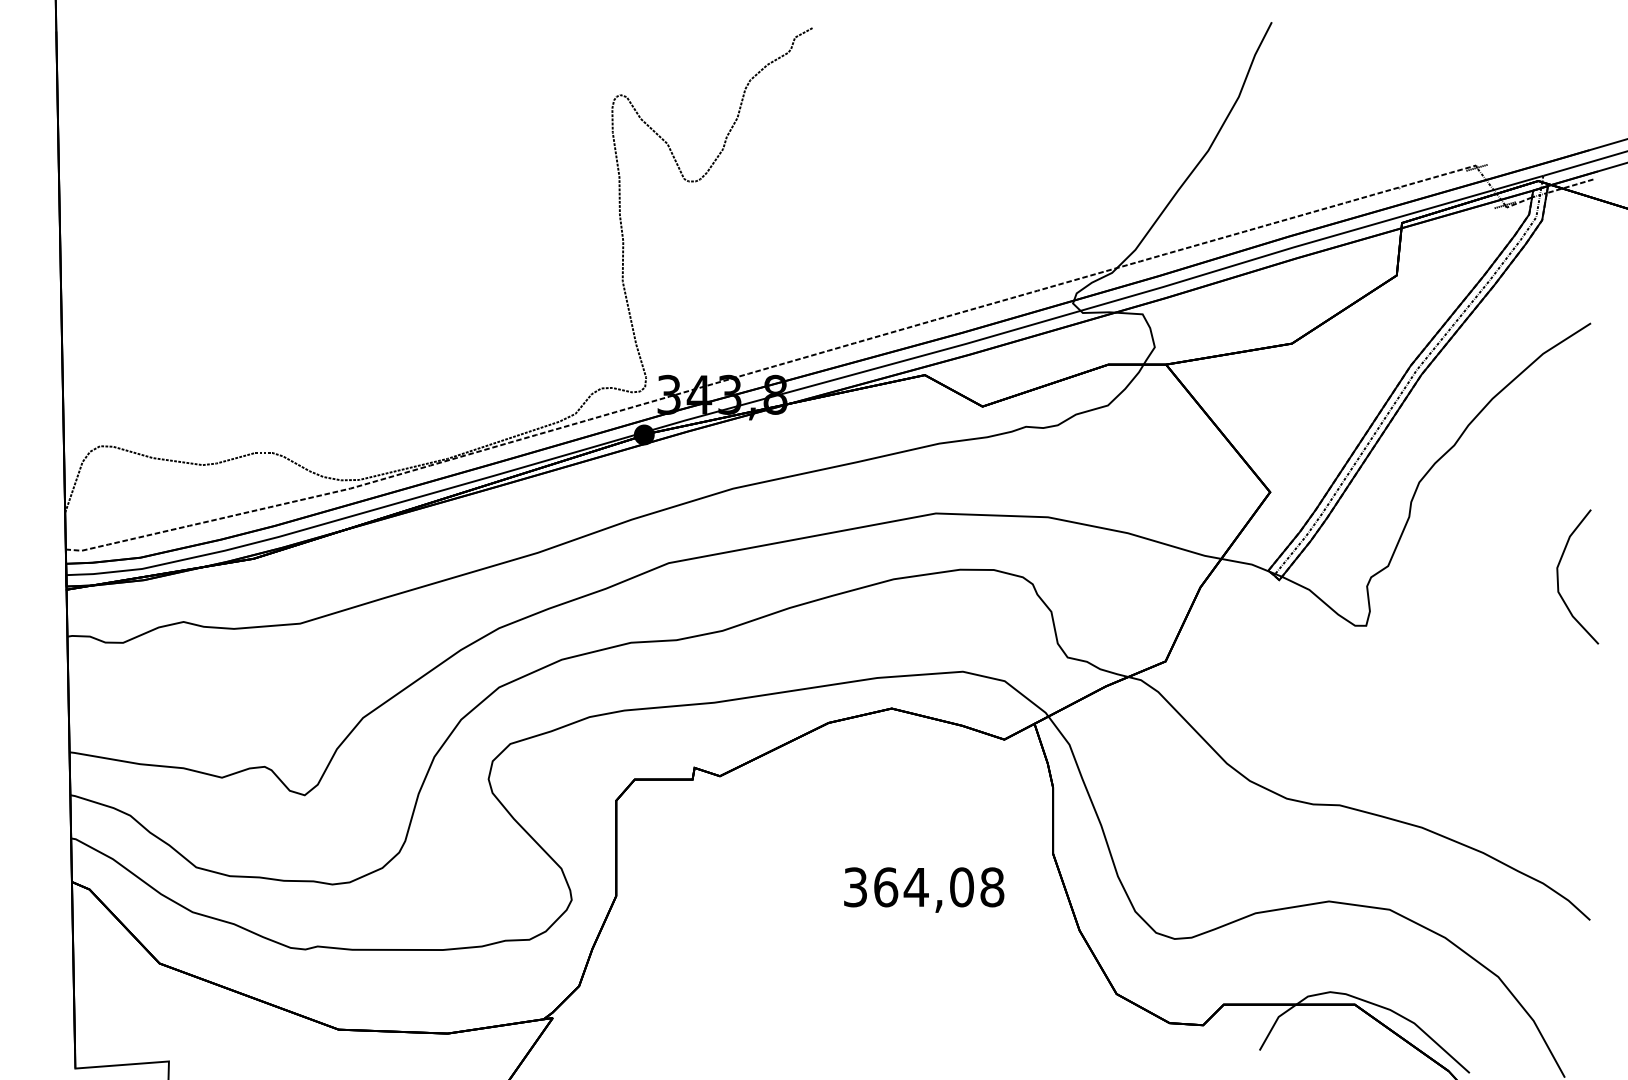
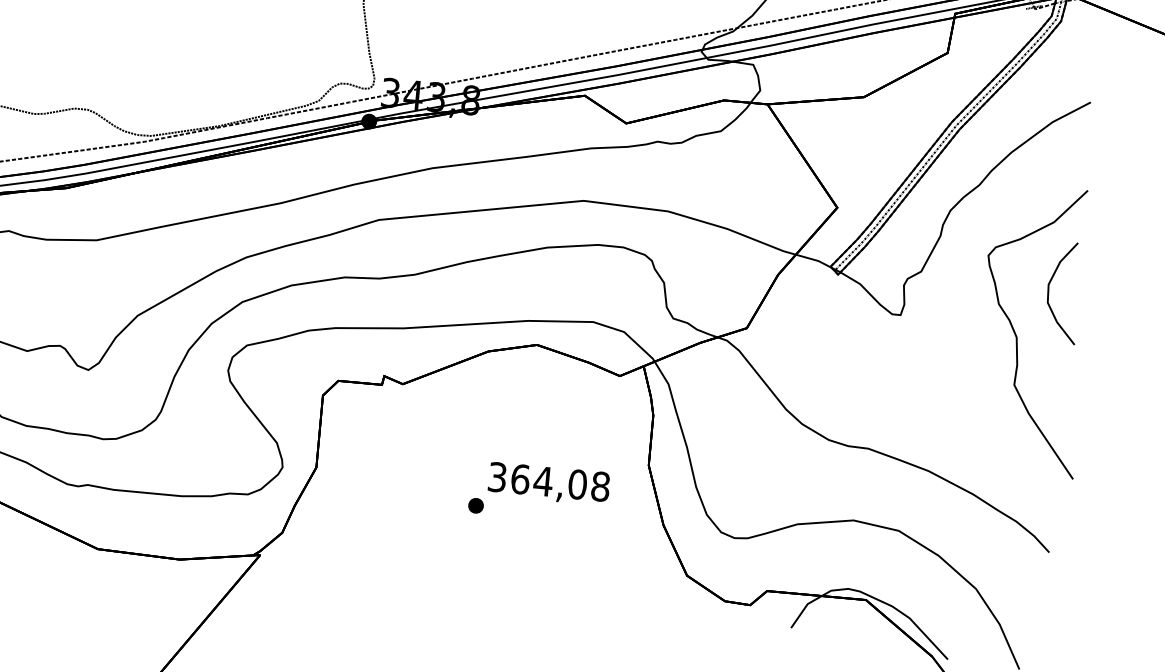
curve: (1522, 640) -> (1017, 336), added
part: (830, 927) -> (475, 505), added

